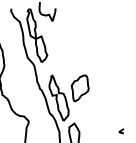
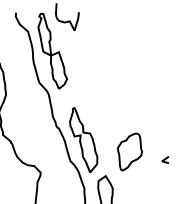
part: (79, 88) -> (129, 151), moved
line: (121, 130) -> (165, 159), moved

